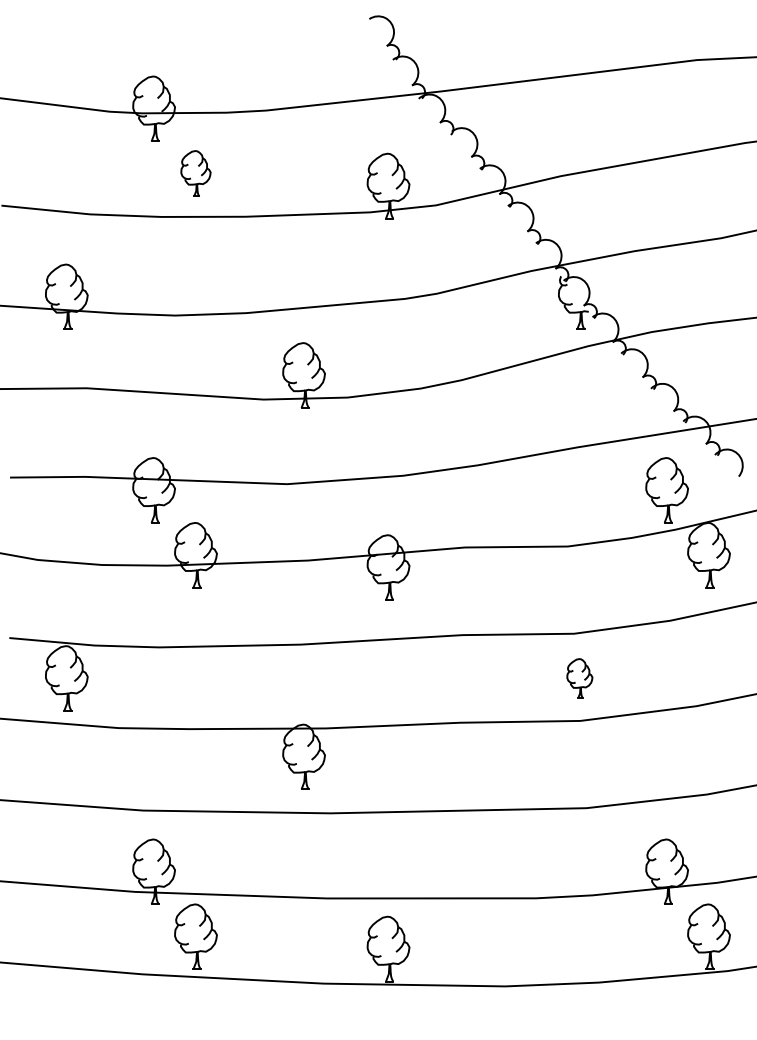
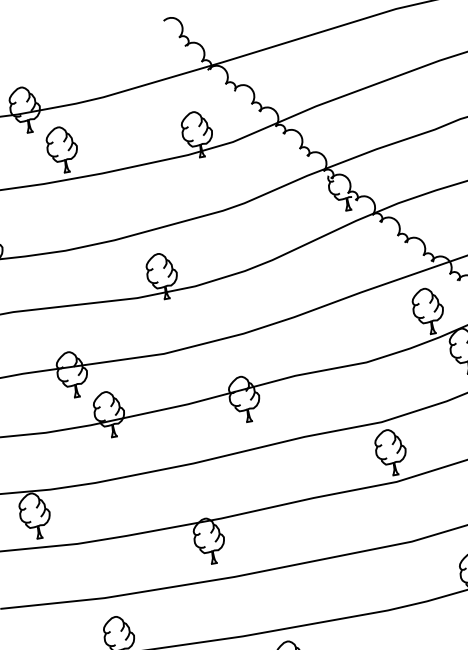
part: (195, 173) -> (62, 149), size x1.43
part: (579, 678) -> (390, 452), size x1.67

